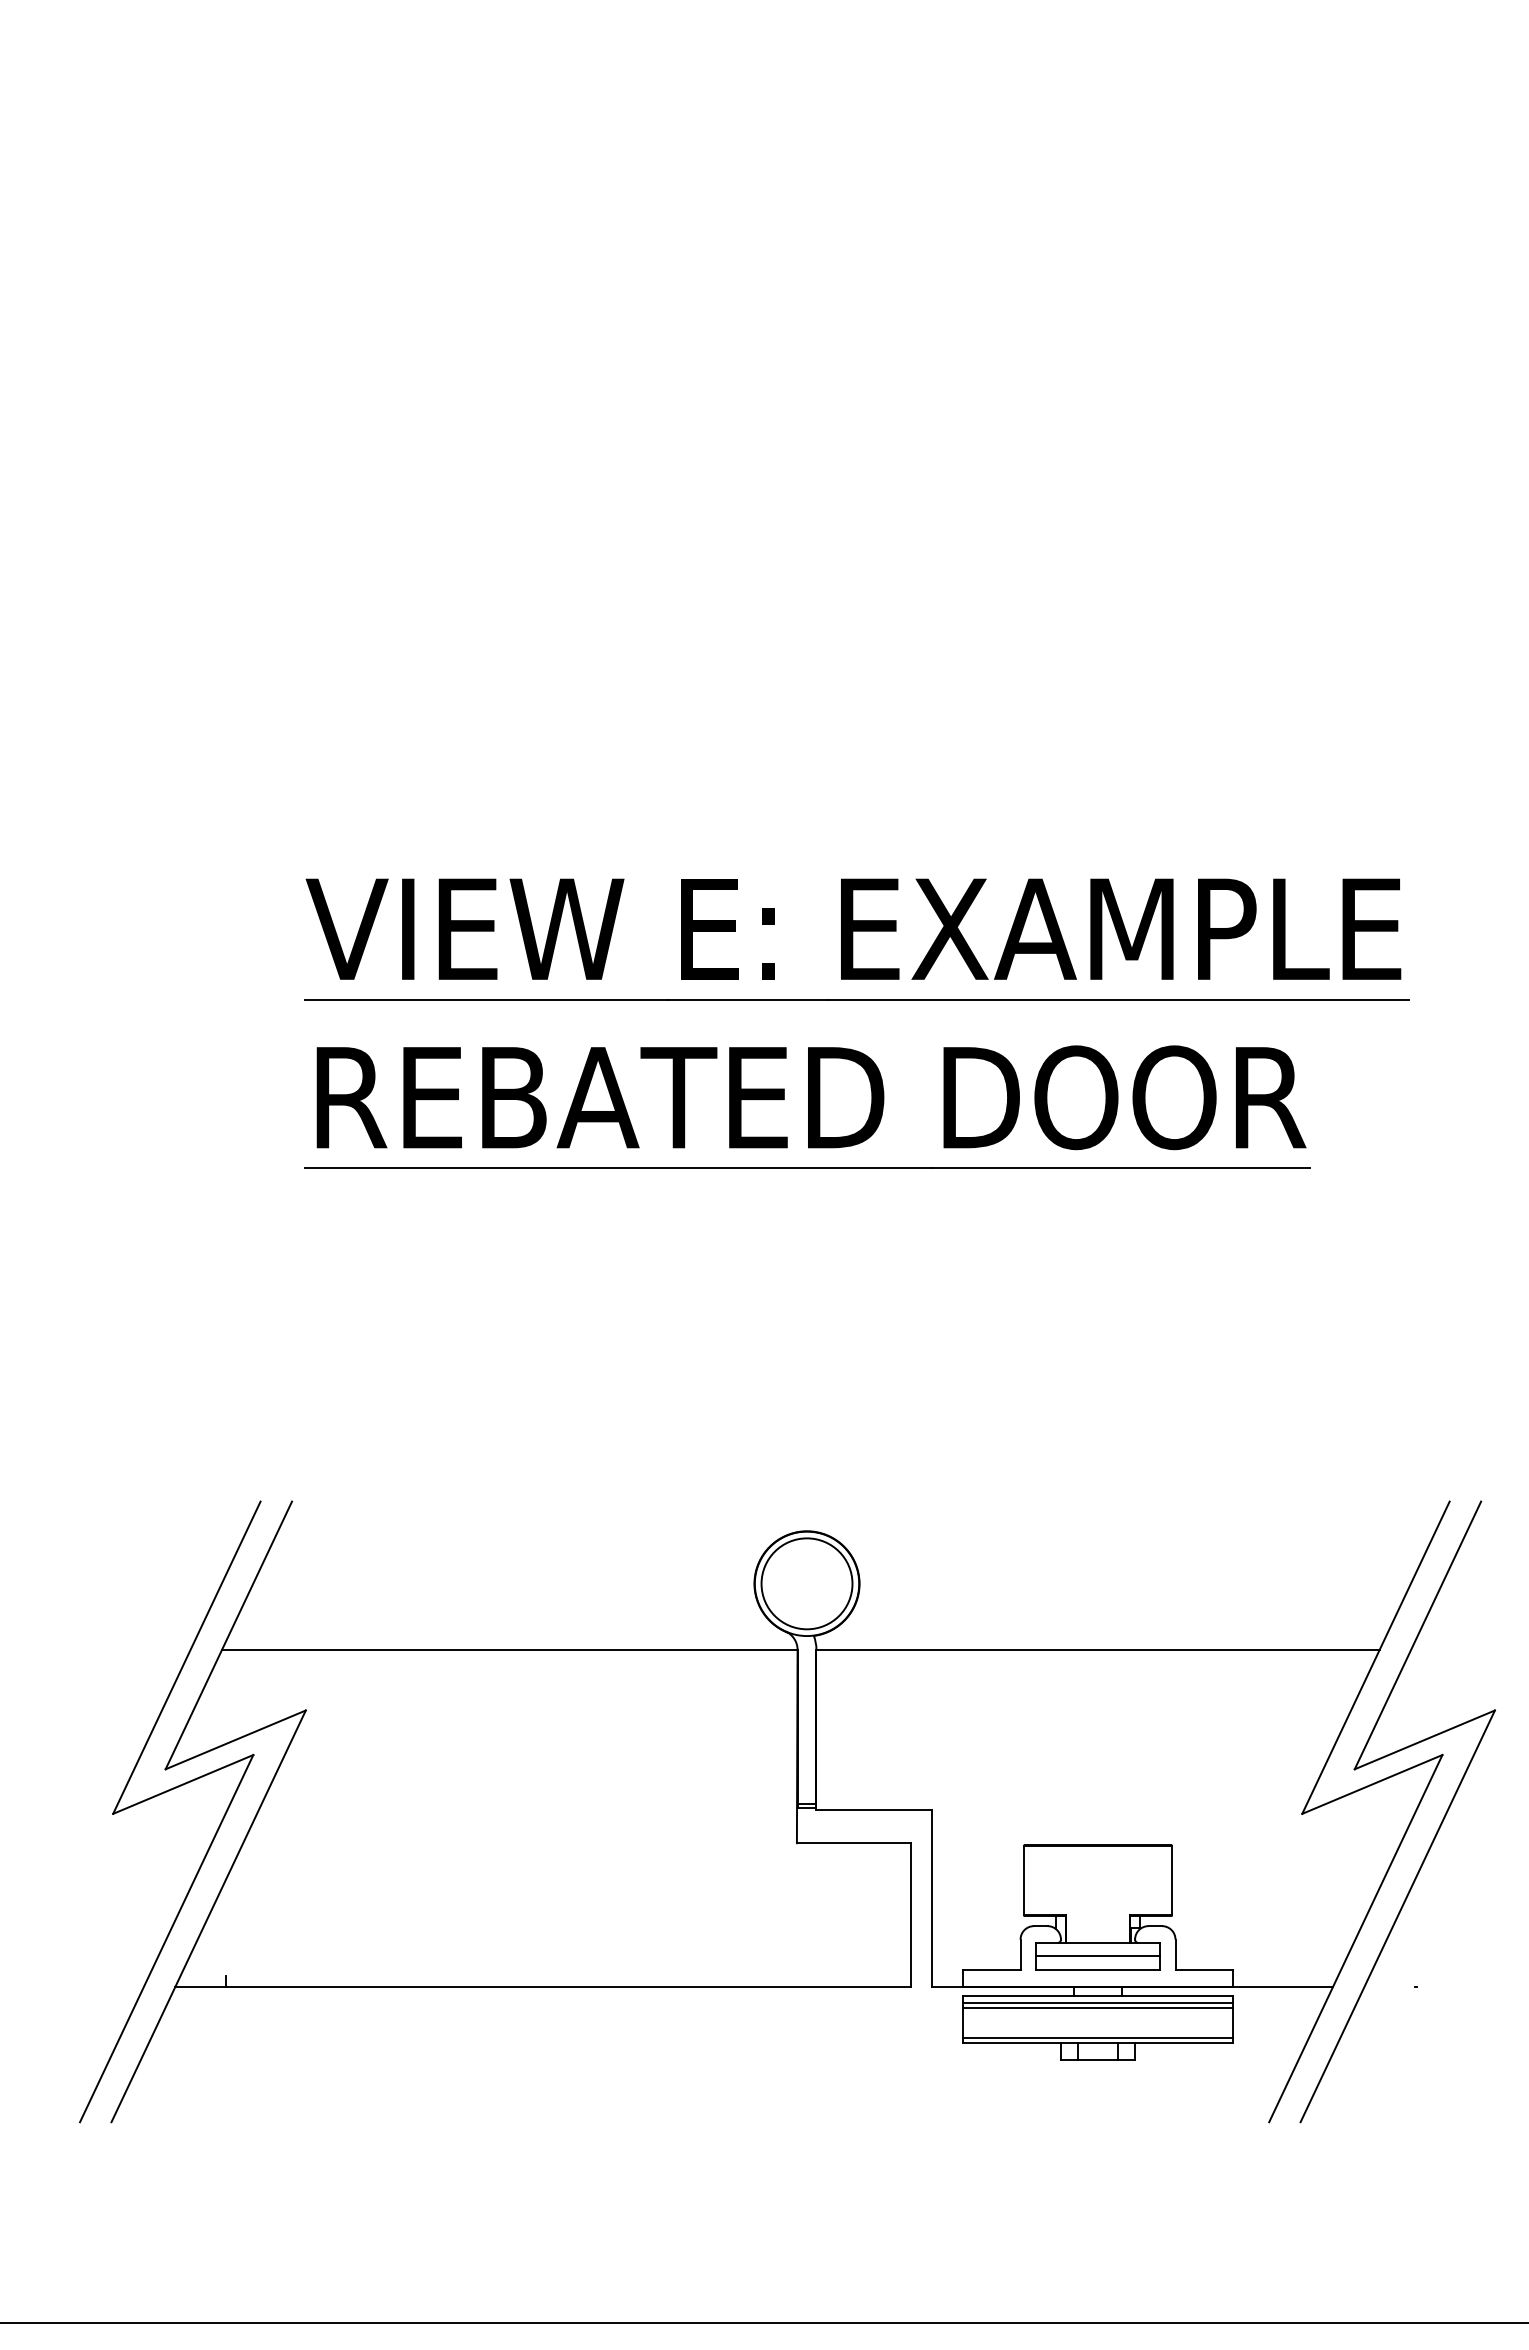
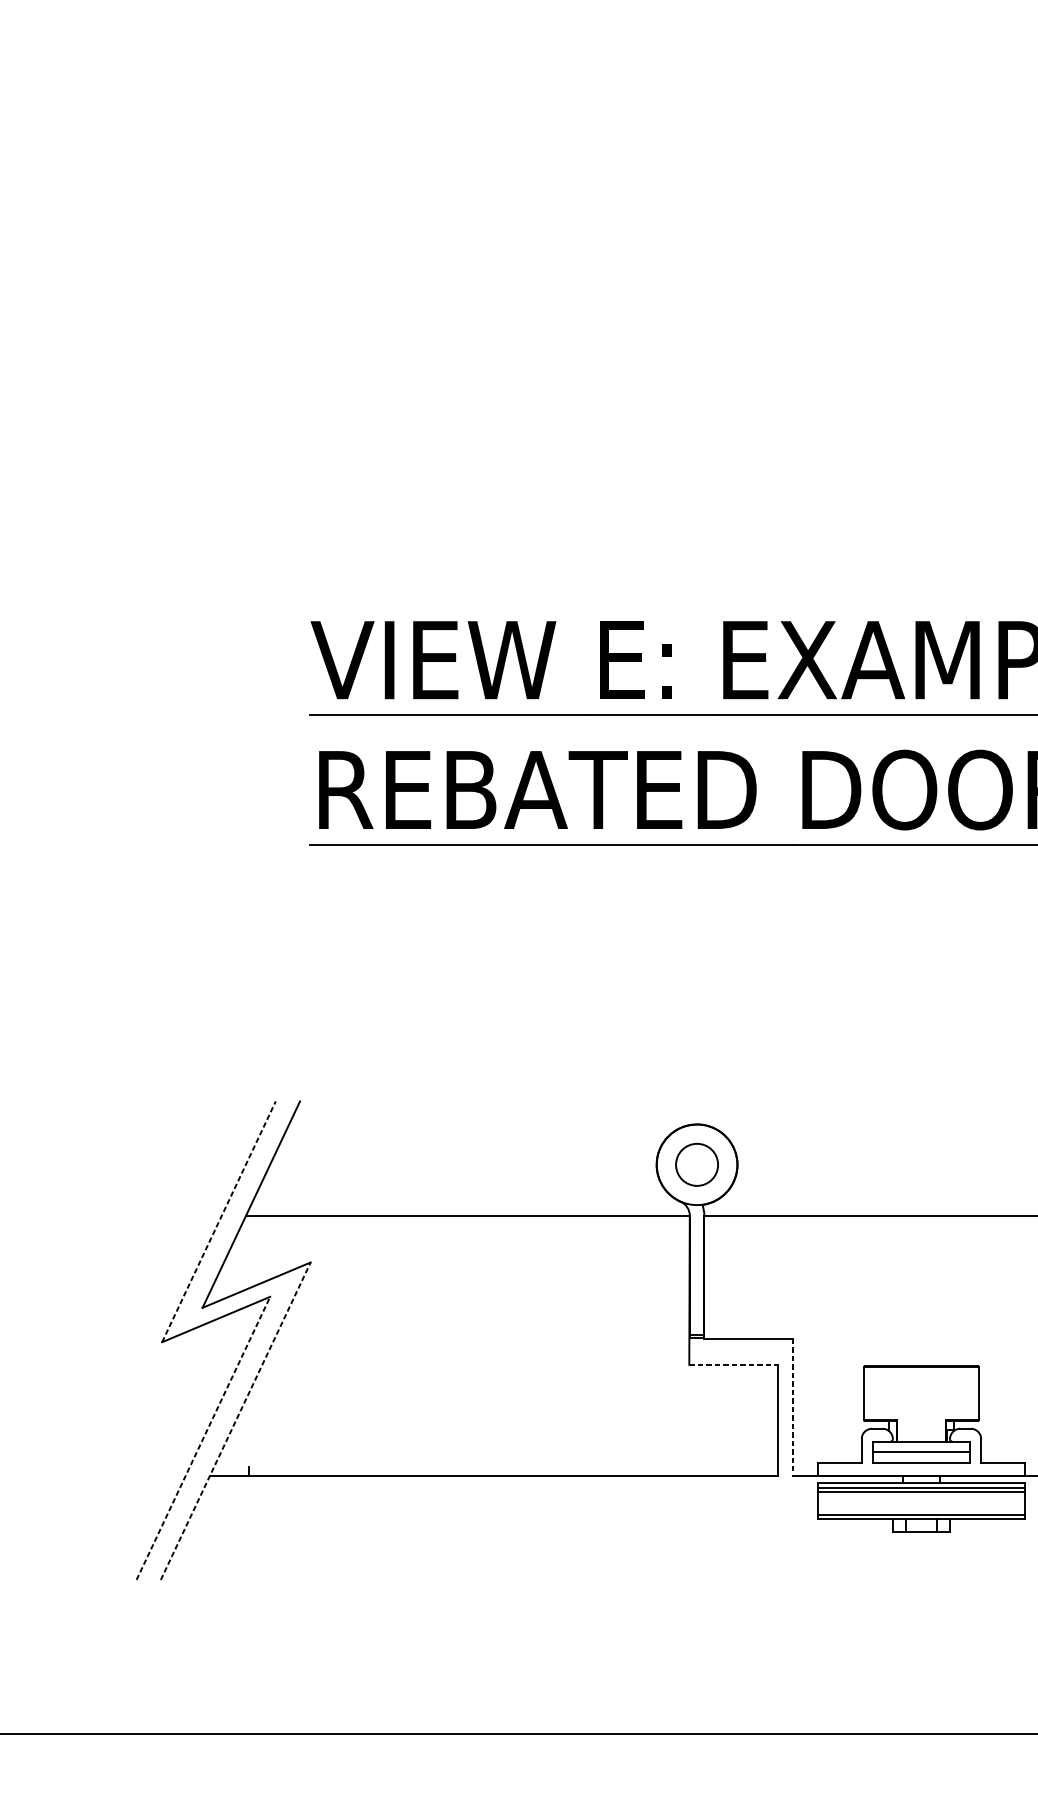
circle: (806, 1583) -> (696, 1164), size x0.6
line: (186, 1657) -> (218, 1221), solid -> dashed
line: (854, 1843) -> (733, 1365), solid -> dashed
line: (931, 1898) -> (793, 1407), solid -> dashed
line: (208, 1916) -> (235, 1421), solid -> dashed
line: (166, 1938) -> (203, 1438), solid -> dashed

